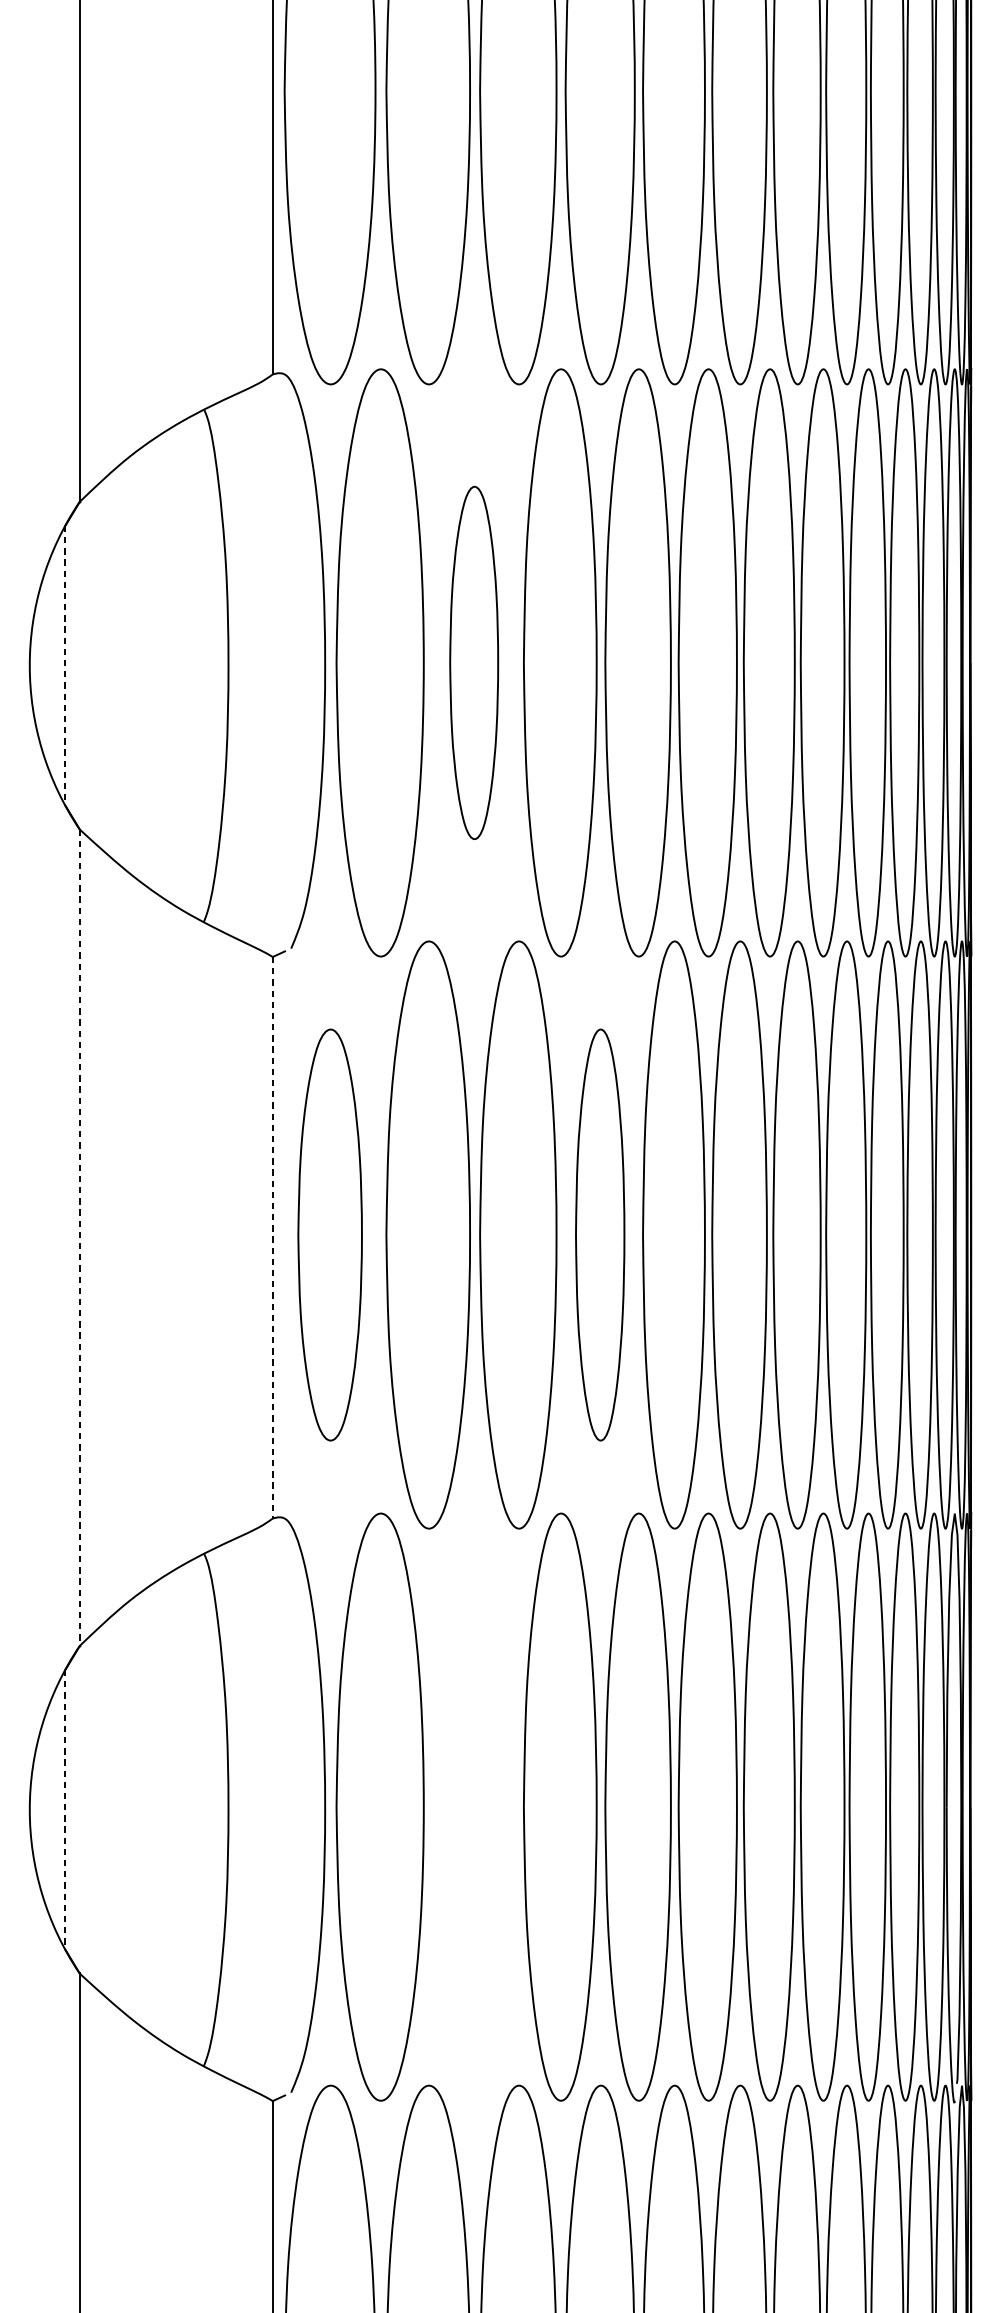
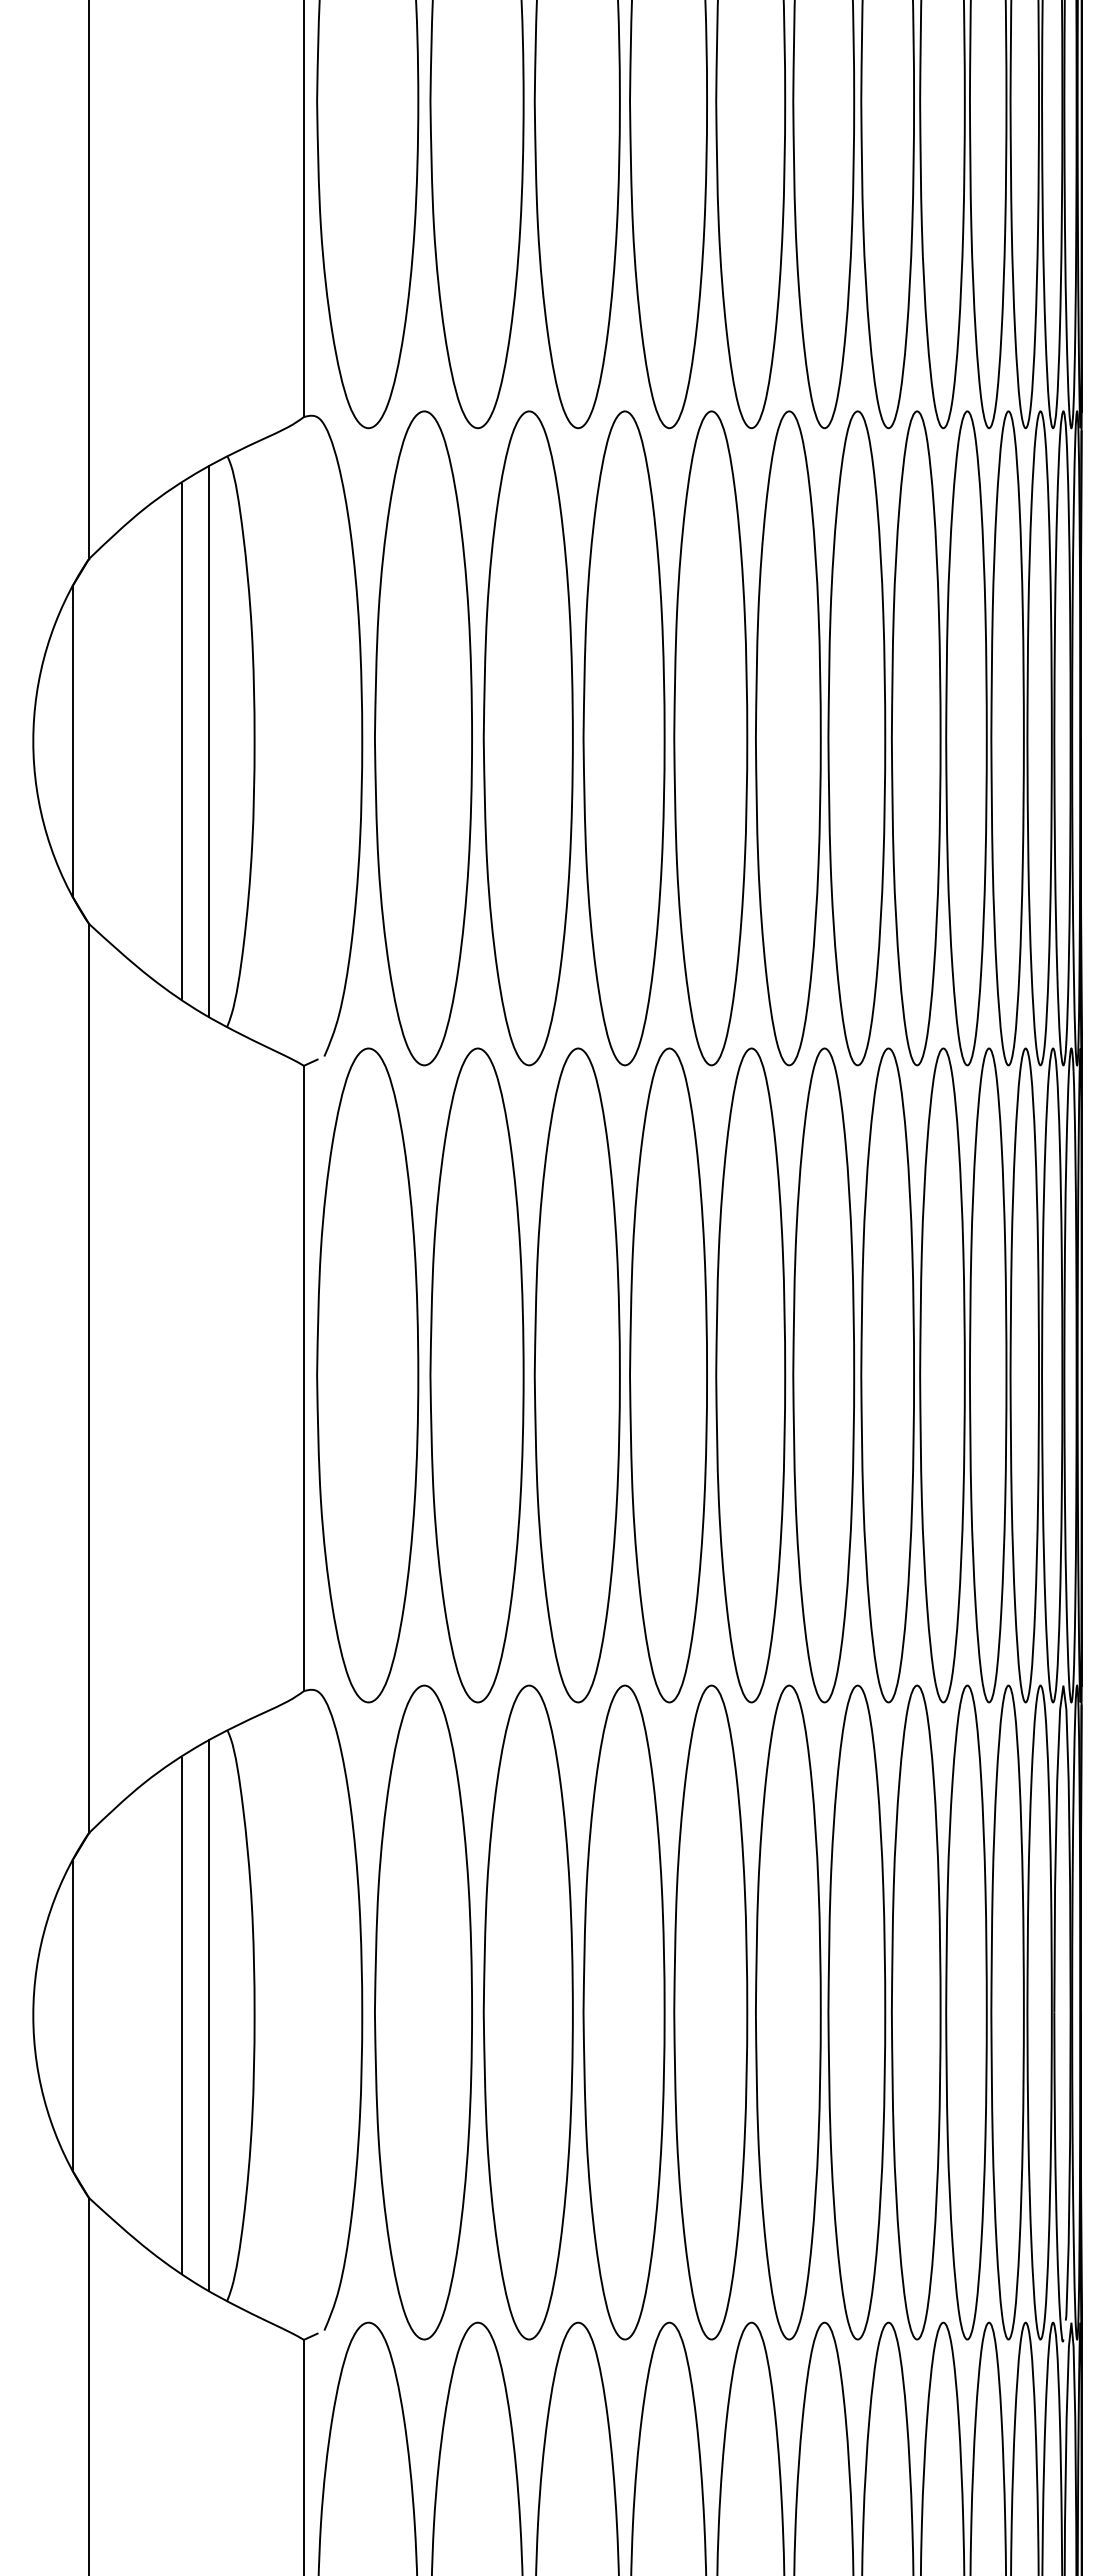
part: (473, 663) -> (527, 738), size x1.67
line: (64, 665) -> (72, 741), dashed -> solid
line: (162, 665) -> (181, 741), added
line: (187, 665) -> (209, 741), added
part: (329, 1235) -> (367, 1375), size x1.43
part: (600, 1235) -> (668, 1375), size x1.43
line: (79, 1237) -> (88, 1378), dashed -> solid
line: (272, 1237) -> (303, 1378), dashed -> solid
part: (473, 1807) -> (527, 2012), added
line: (64, 1809) -> (72, 2015), dashed -> solid
line: (162, 1809) -> (181, 2015), added
line: (187, 1809) -> (209, 2015), added

